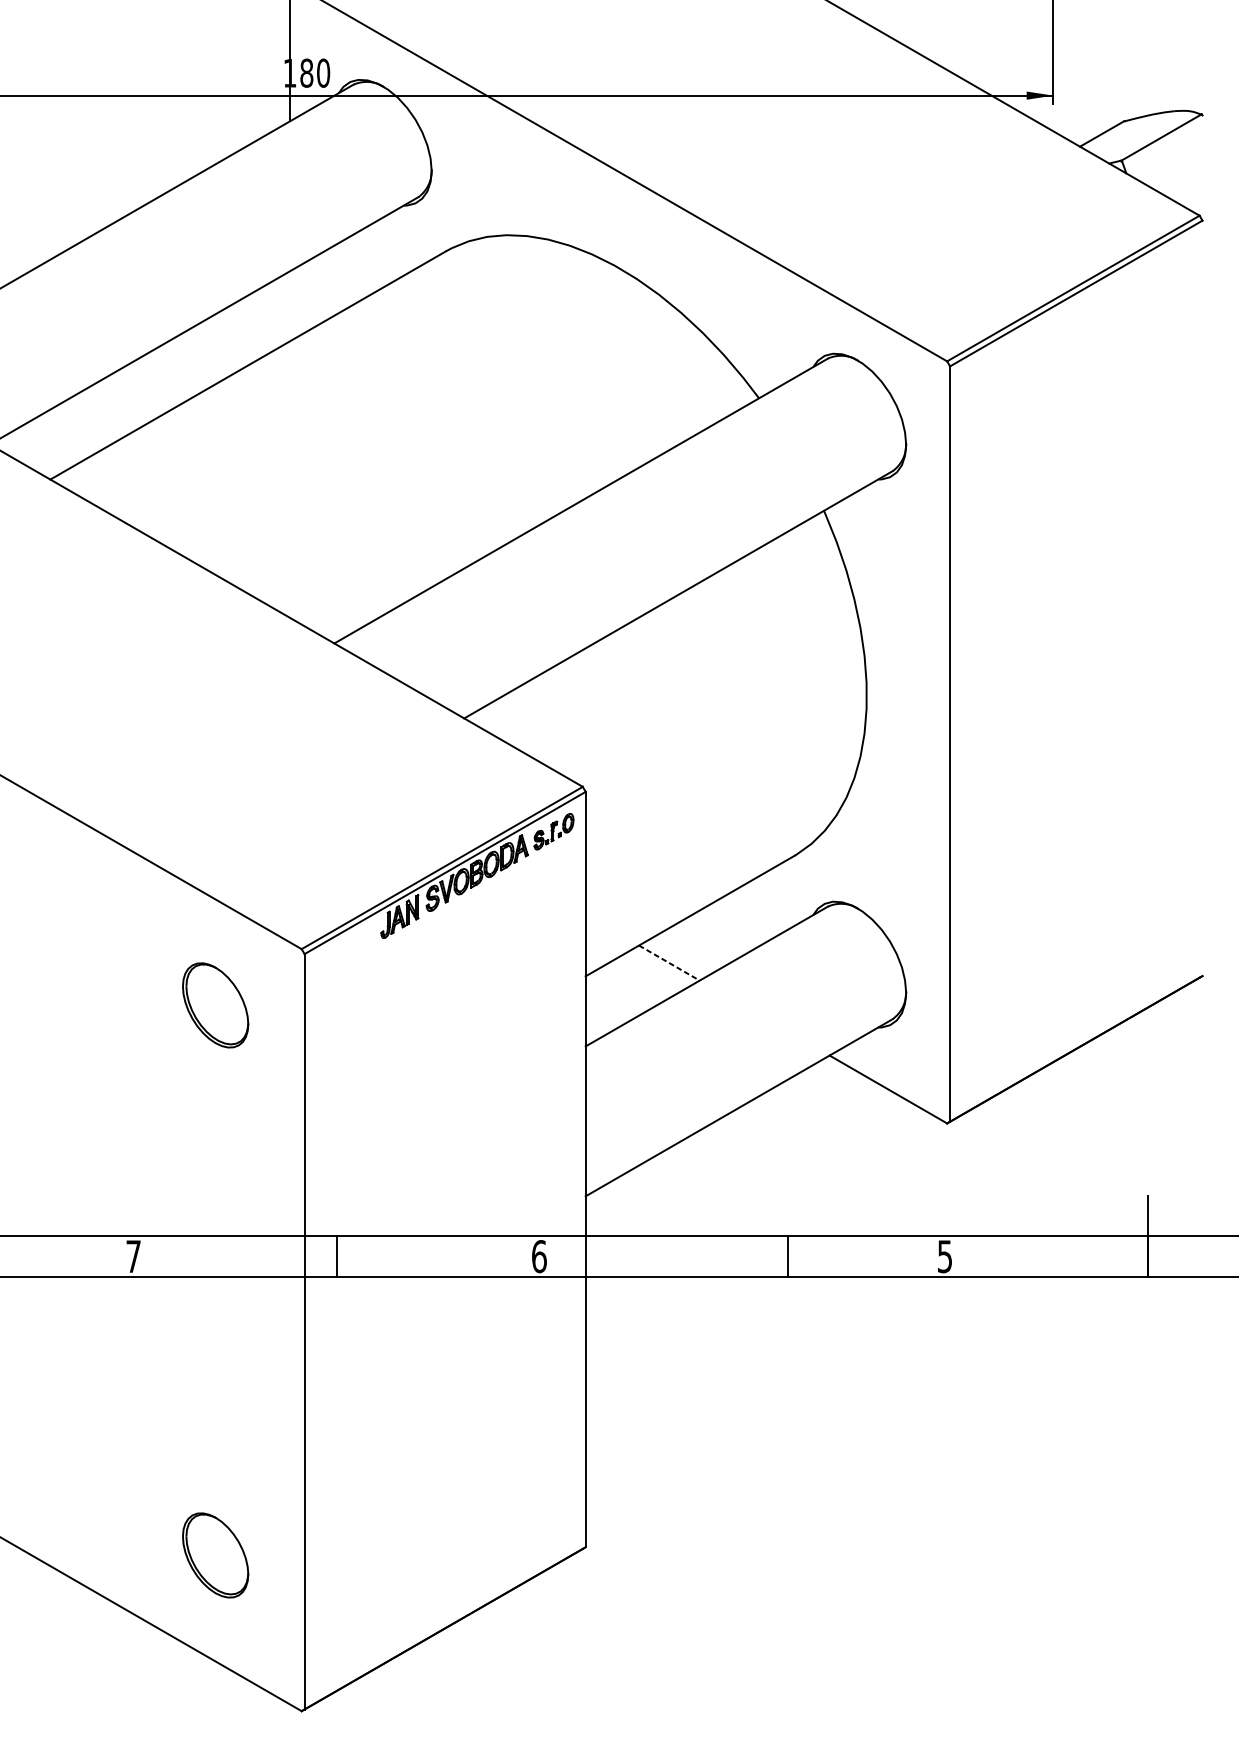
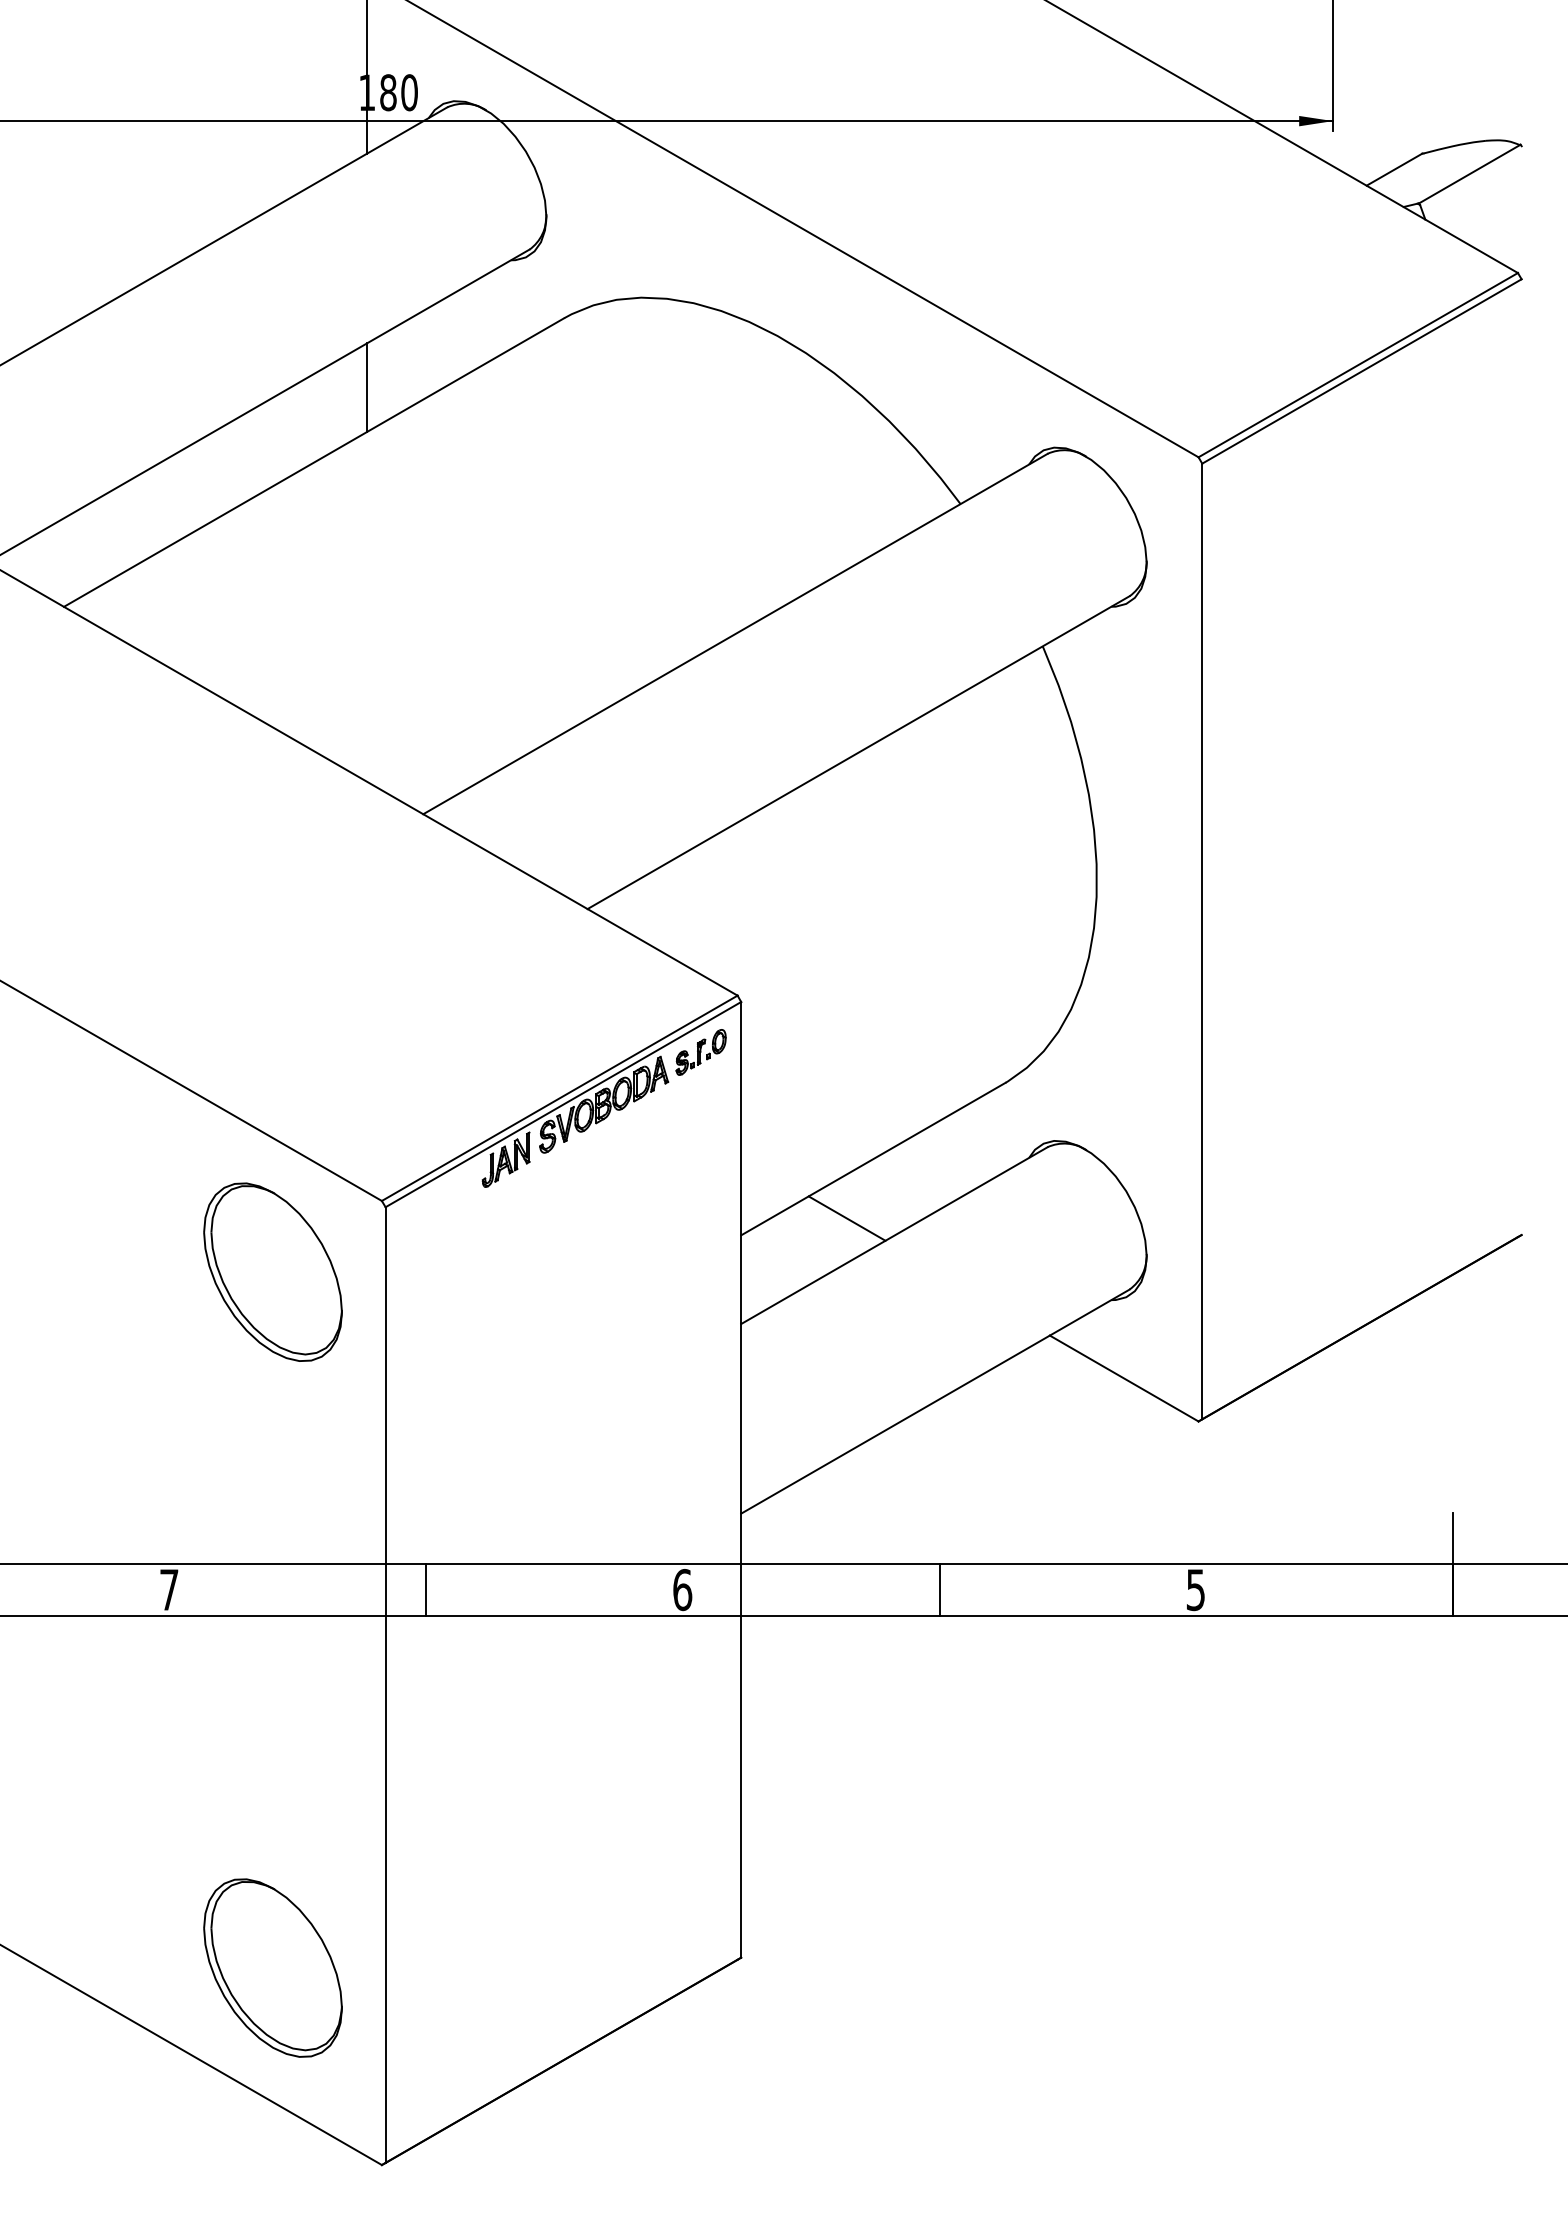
line: (290, 306) -> (367, 387), added
line: (669, 963) -> (847, 1218), dashed -> solid
part: (215, 1004) -> (272, 1271), size x1.67
line: (787, 1256) -> (939, 1589), moved
part: (215, 1555) -> (272, 1967), size x1.67

